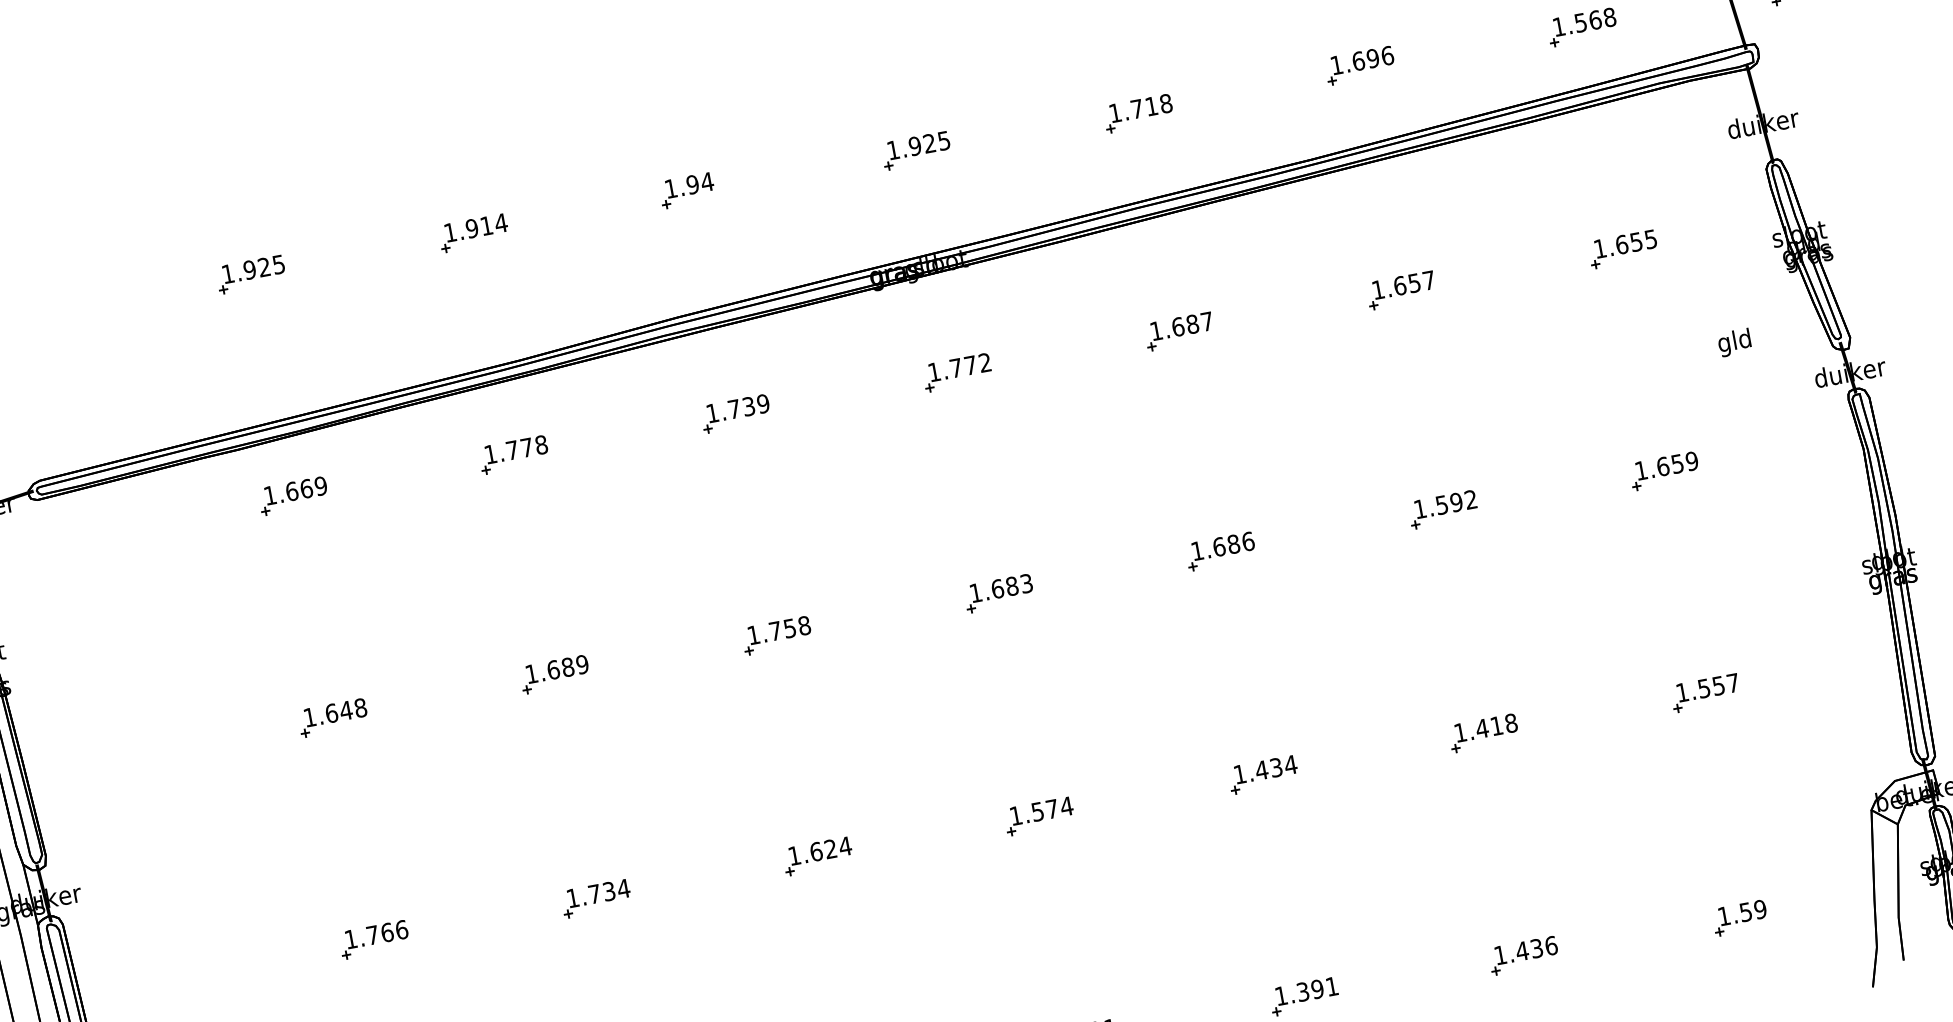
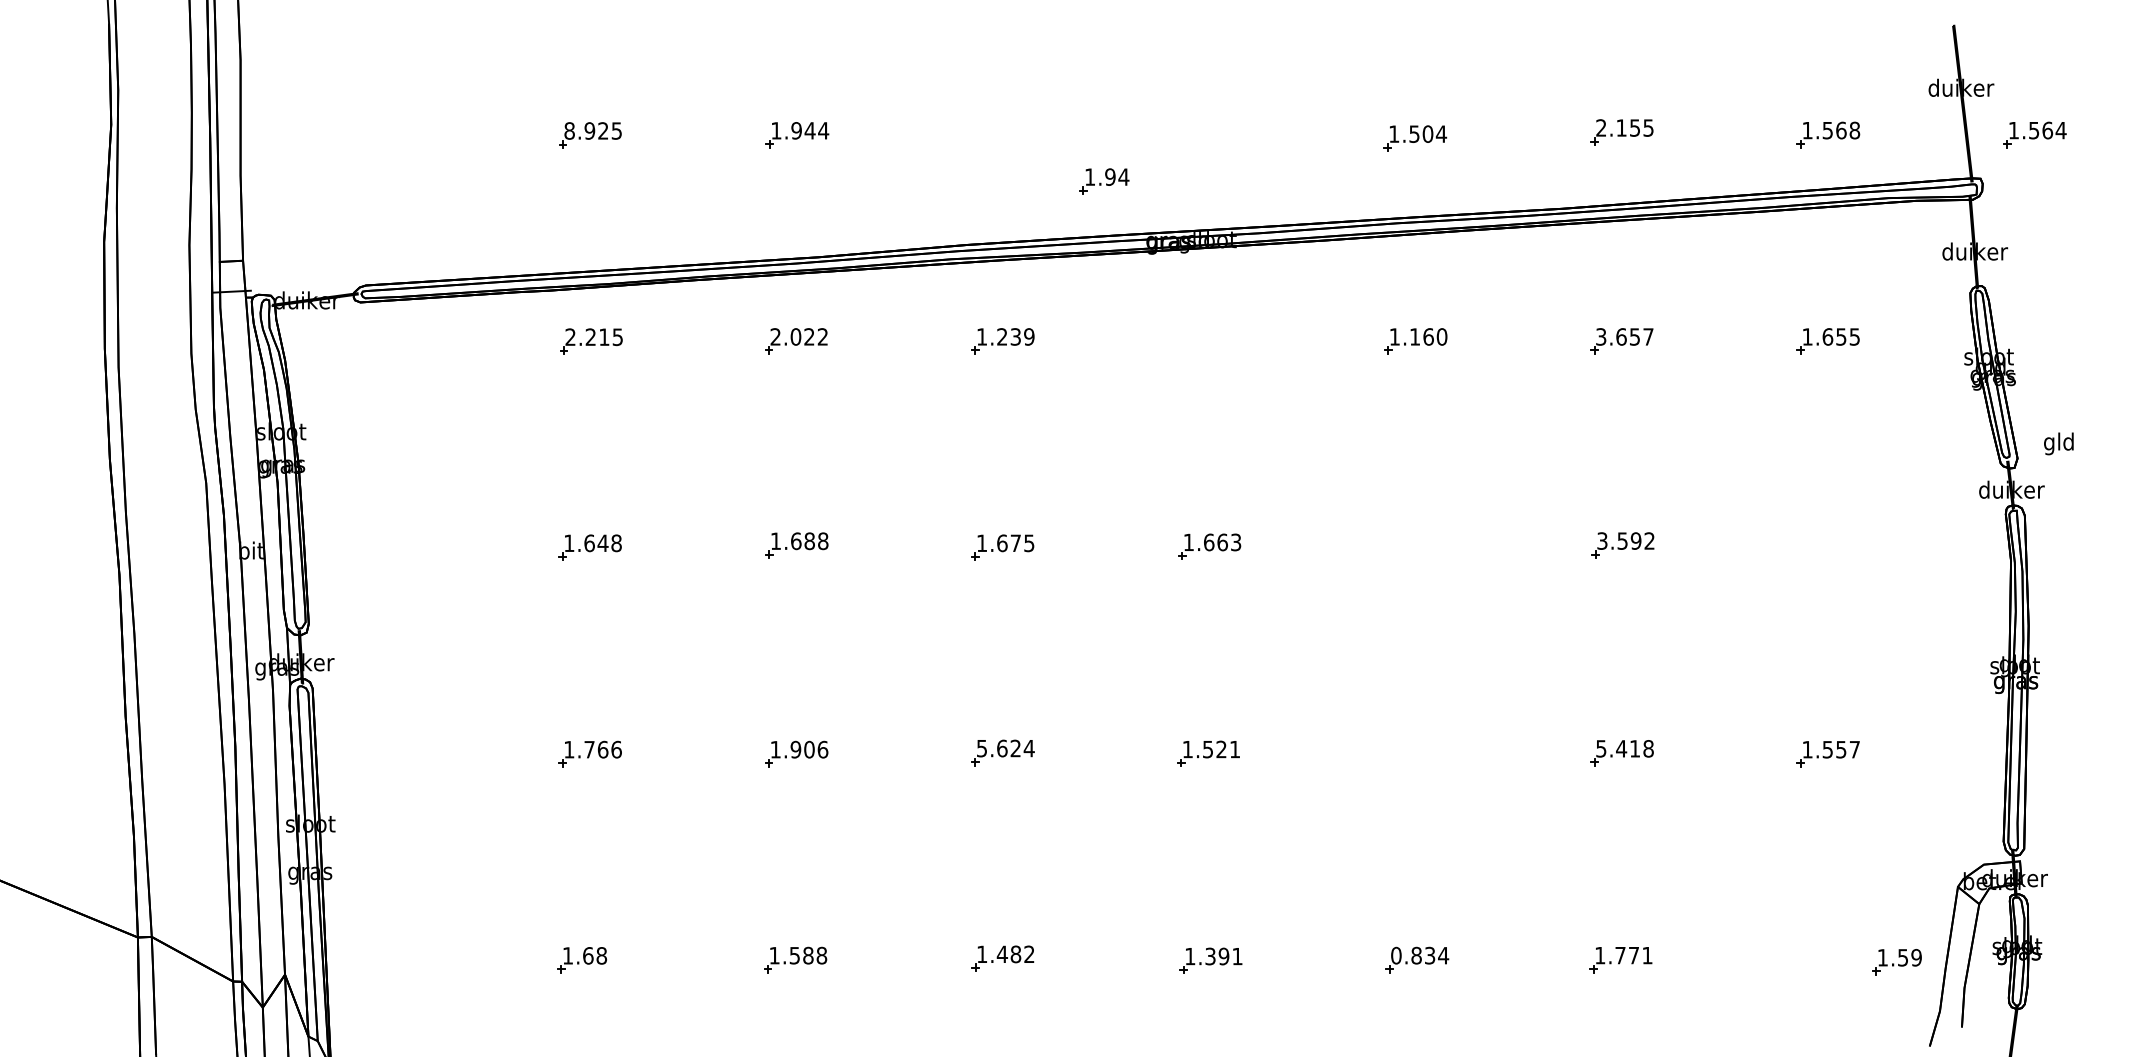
text: (1361, 60) -> (1624, 127), 1.696 -> 2.155
text: (1152, 105) -> (1428, 133), 1.718 -> 1.504
part: (915, 150) -> (1208, 134), removed
part: (687, 190) -> (1104, 181), moved
text: (485, 225) -> (809, 130), 1.914 -> 1.944
text: (227, 273) -> (569, 130), 1.925 -> 8.925
text: (1378, 289) -> (1601, 336), 1.657 -> 3.657
text: (1192, 323) -> (1428, 336), 1.687 -> 1.160
text: (1734, 342) -> (2058, 443), moved
part: (956, 373) -> (1208, 341), removed
text: (734, 408) -> (1002, 336), 1.739 -> 1.239
text: (516, 449) -> (799, 336), 1.778 -> 2.022
part: (1664, 470) -> (1828, 547), removed
text: (295, 491) -> (594, 337), 1.669 -> 2.215
text: (1420, 508) -> (1602, 540), 1.592 -> 3.592
part: (1220, 551) -> (1415, 545), removed
text: (1012, 586) -> (1222, 542), 1.683 -> 1.663
text: (789, 628) -> (1015, 543), 1.758 -> 1.675
text: (581, 665) -> (822, 541), 1.689 -> 1.688
text: (1460, 732) -> (1601, 748), 1.418 -> 5.418
part: (1262, 774) -> (1416, 753), removed
text: (1059, 807) -> (1228, 749), 1.574 -> 1.521
text: (793, 855) -> (981, 748), 1.624 -> 5.624
text: (609, 891) -> (809, 749), 1.734 -> 1.906
part: (1739, 918) -> (1896, 962), moved
text: (1536, 948) -> (1633, 955), 1.436 -> 1.771
text: (1307, 990) -> (1420, 955), 1.391 -> 0.834

